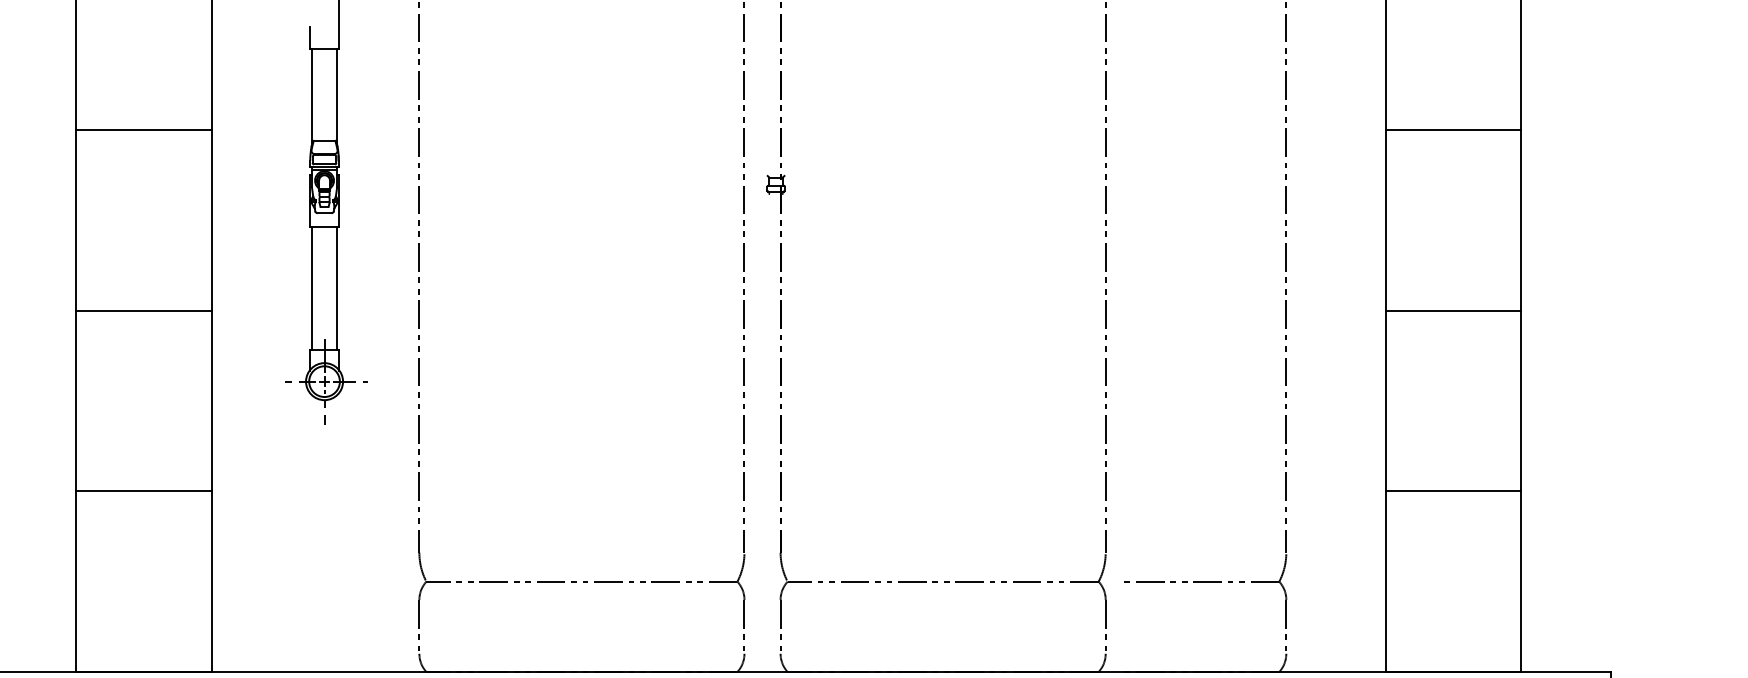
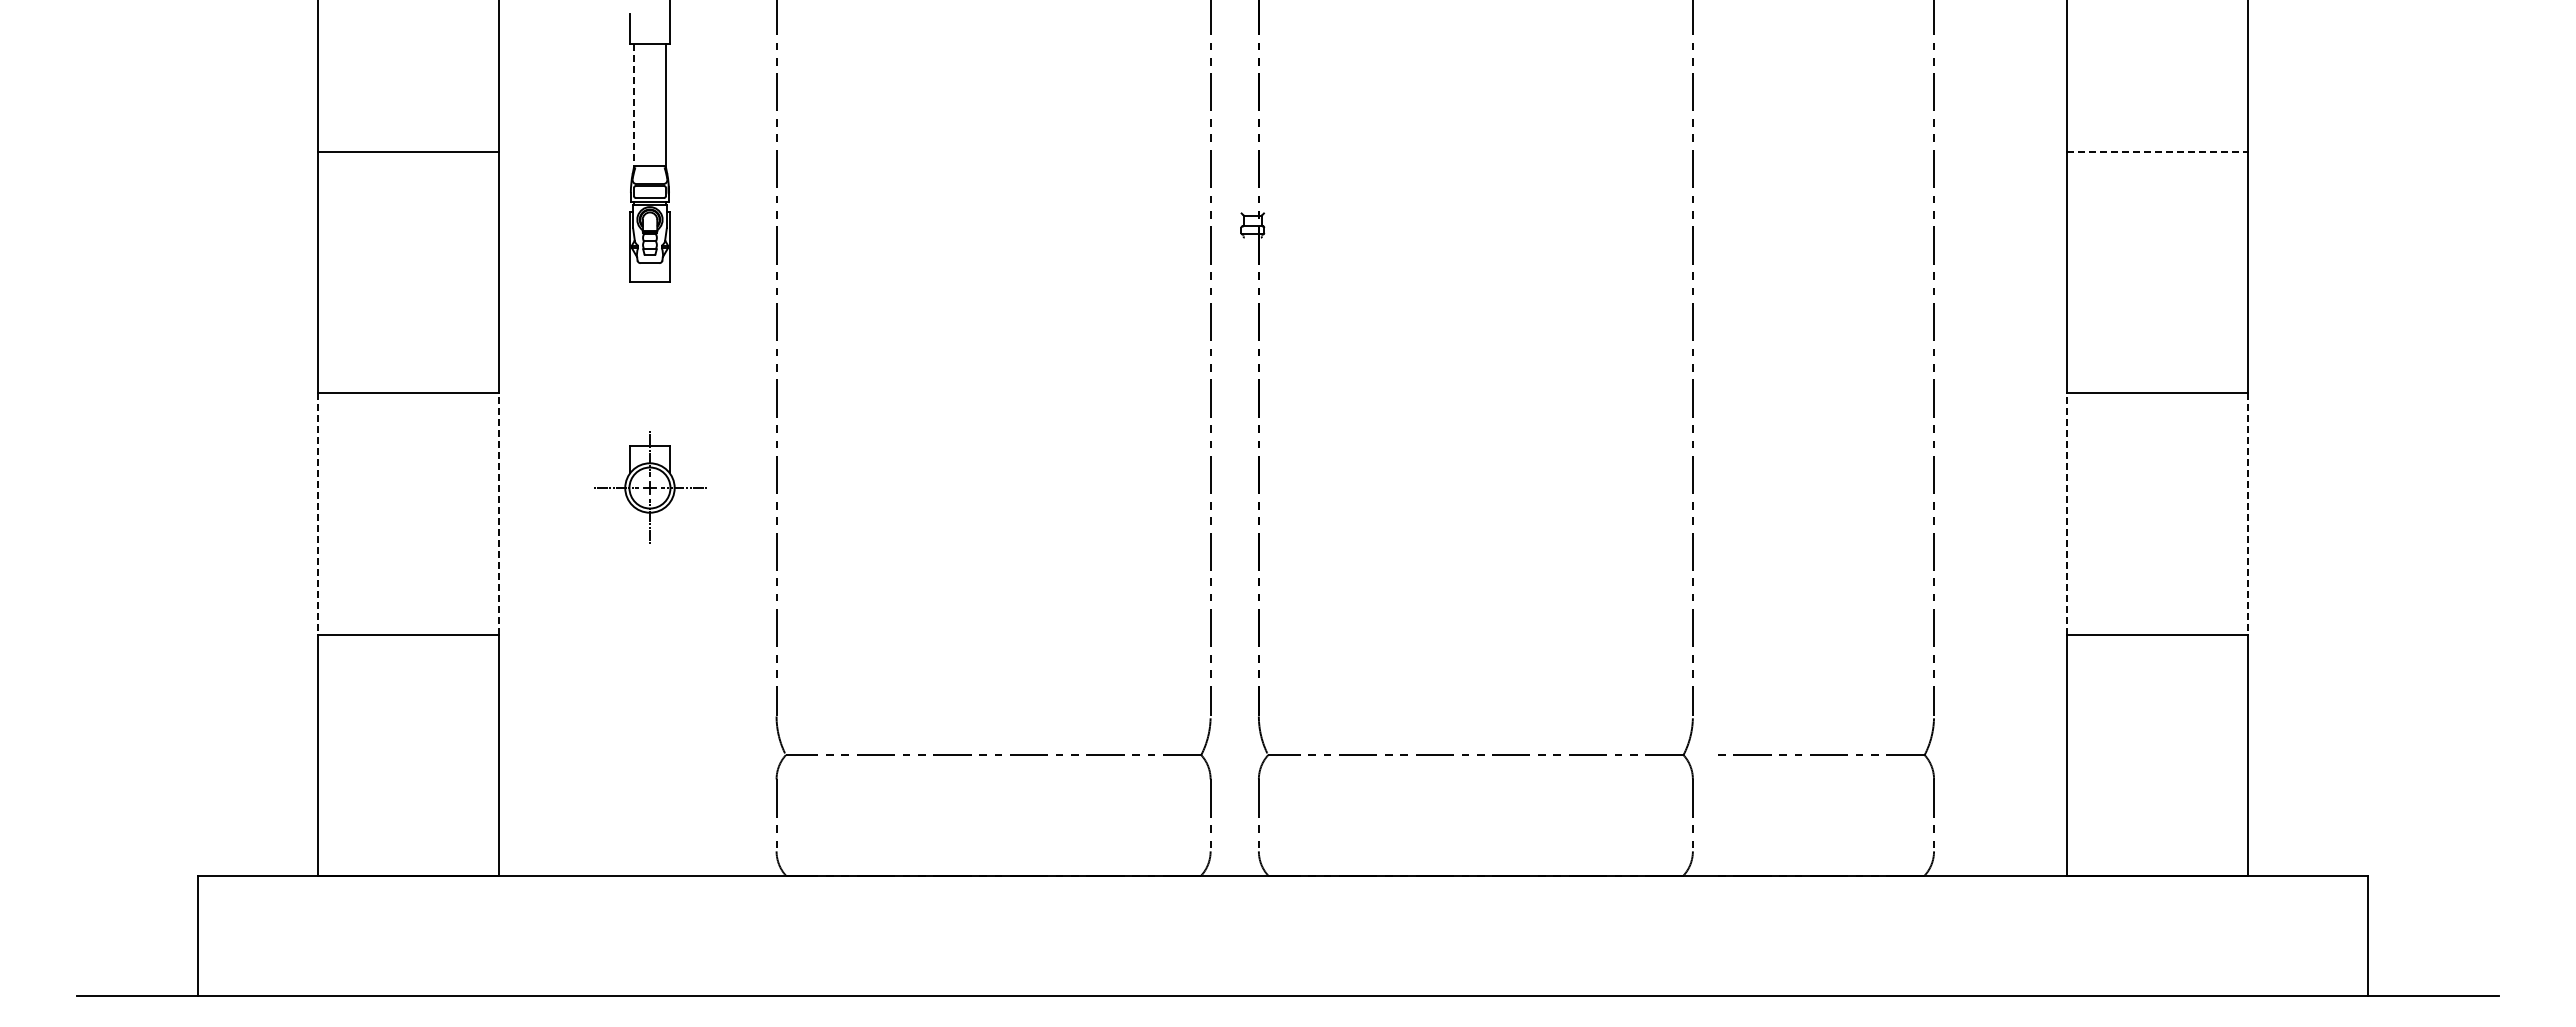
line: (312, 95) -> (633, 106), solid -> dashed
line: (1453, 130) -> (2157, 152), solid -> dashed
line: (312, 288) -> (633, 363), removed
line: (336, 288) -> (666, 363), removed
line: (76, 400) -> (318, 513), solid -> dashed
line: (211, 400) -> (499, 513), solid -> dashed
line: (1385, 400) -> (2066, 513), solid -> dashed
line: (1521, 400) -> (2247, 513), solid -> dashed

